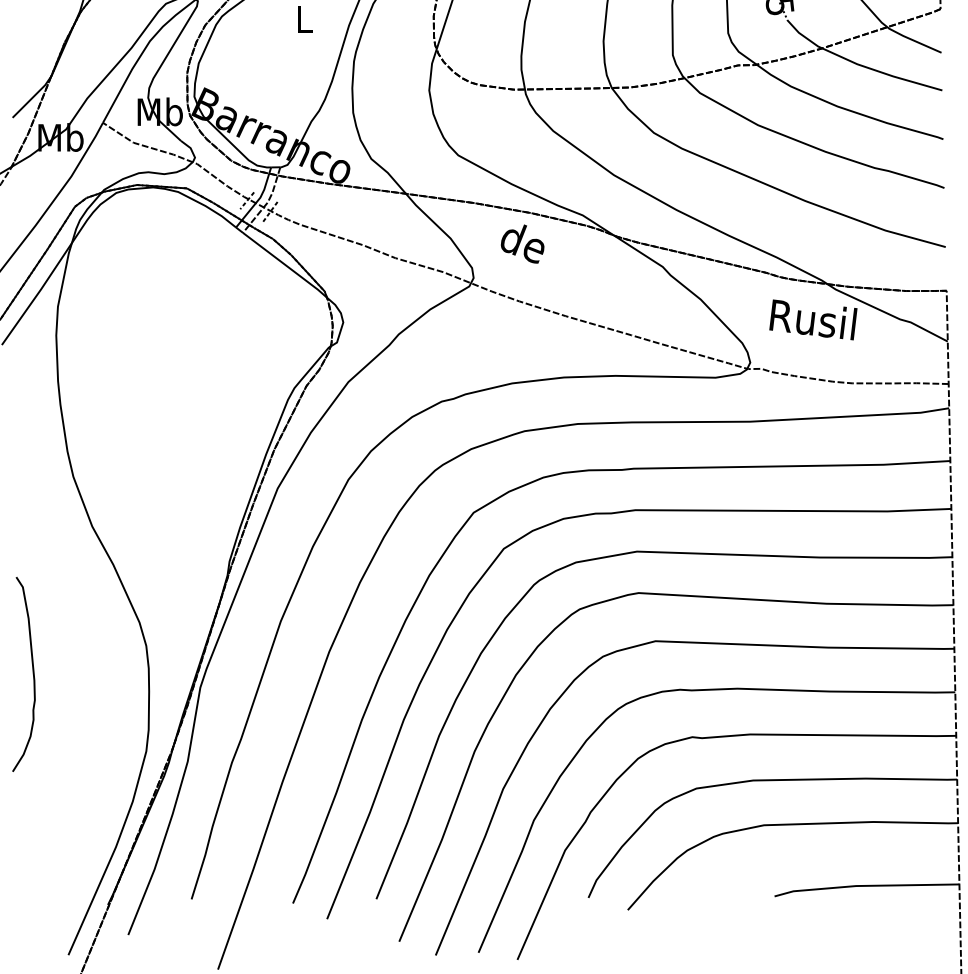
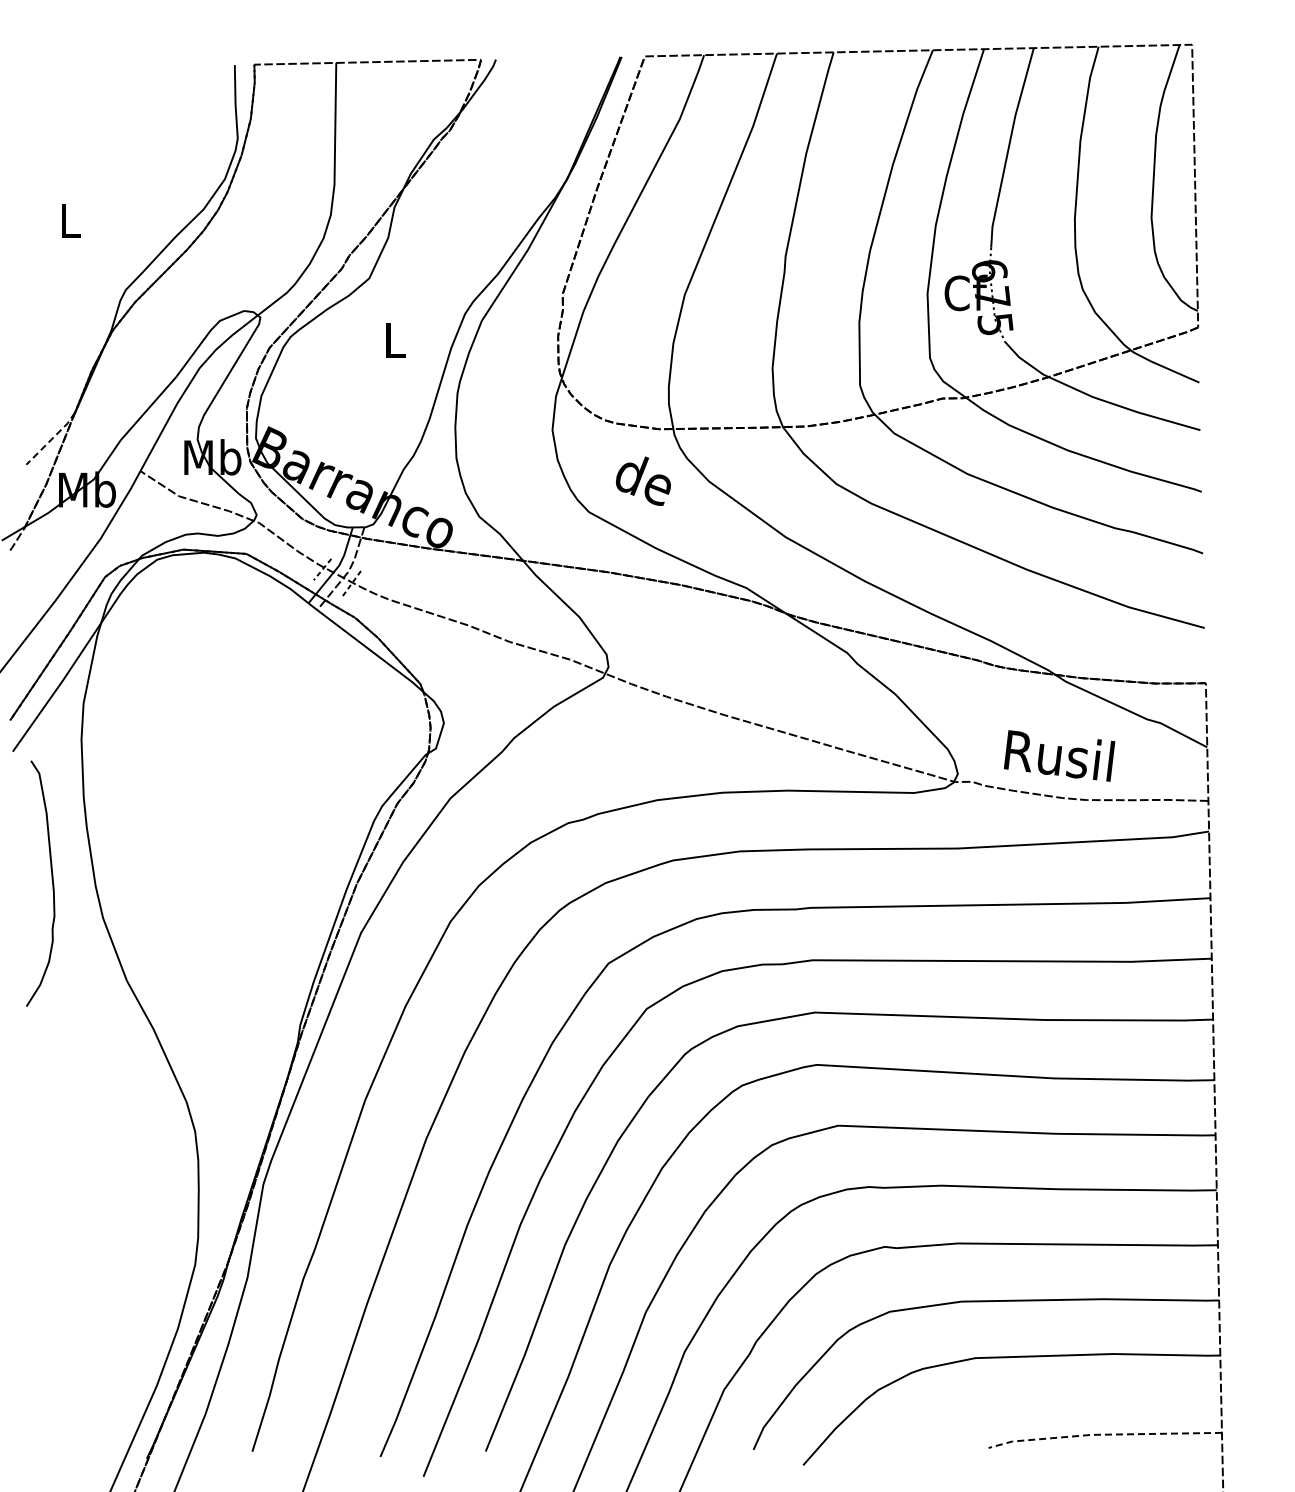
line: (33, 97) -> (52, 438), solid -> dashed
text: (521, 243) -> (642, 480), moved
text: (813, 319) -> (1059, 755), moved
curve: (32, 671) -> (51, 879), moved
line: (865, 885) -> (1103, 1434), solid -> dashed

